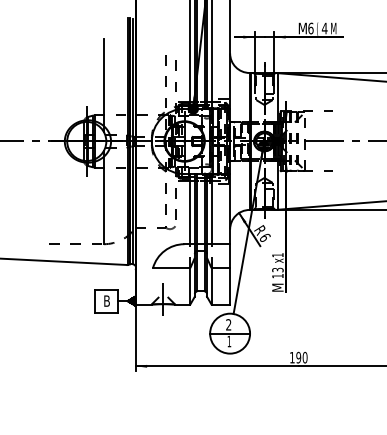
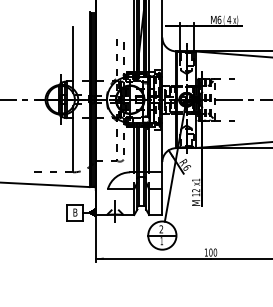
text: (333, 28) -> (235, 19), M -> x)
text: (278, 269) -> (196, 190), 13 -> 12
text: (298, 357) -> (210, 252), 190 -> 100

